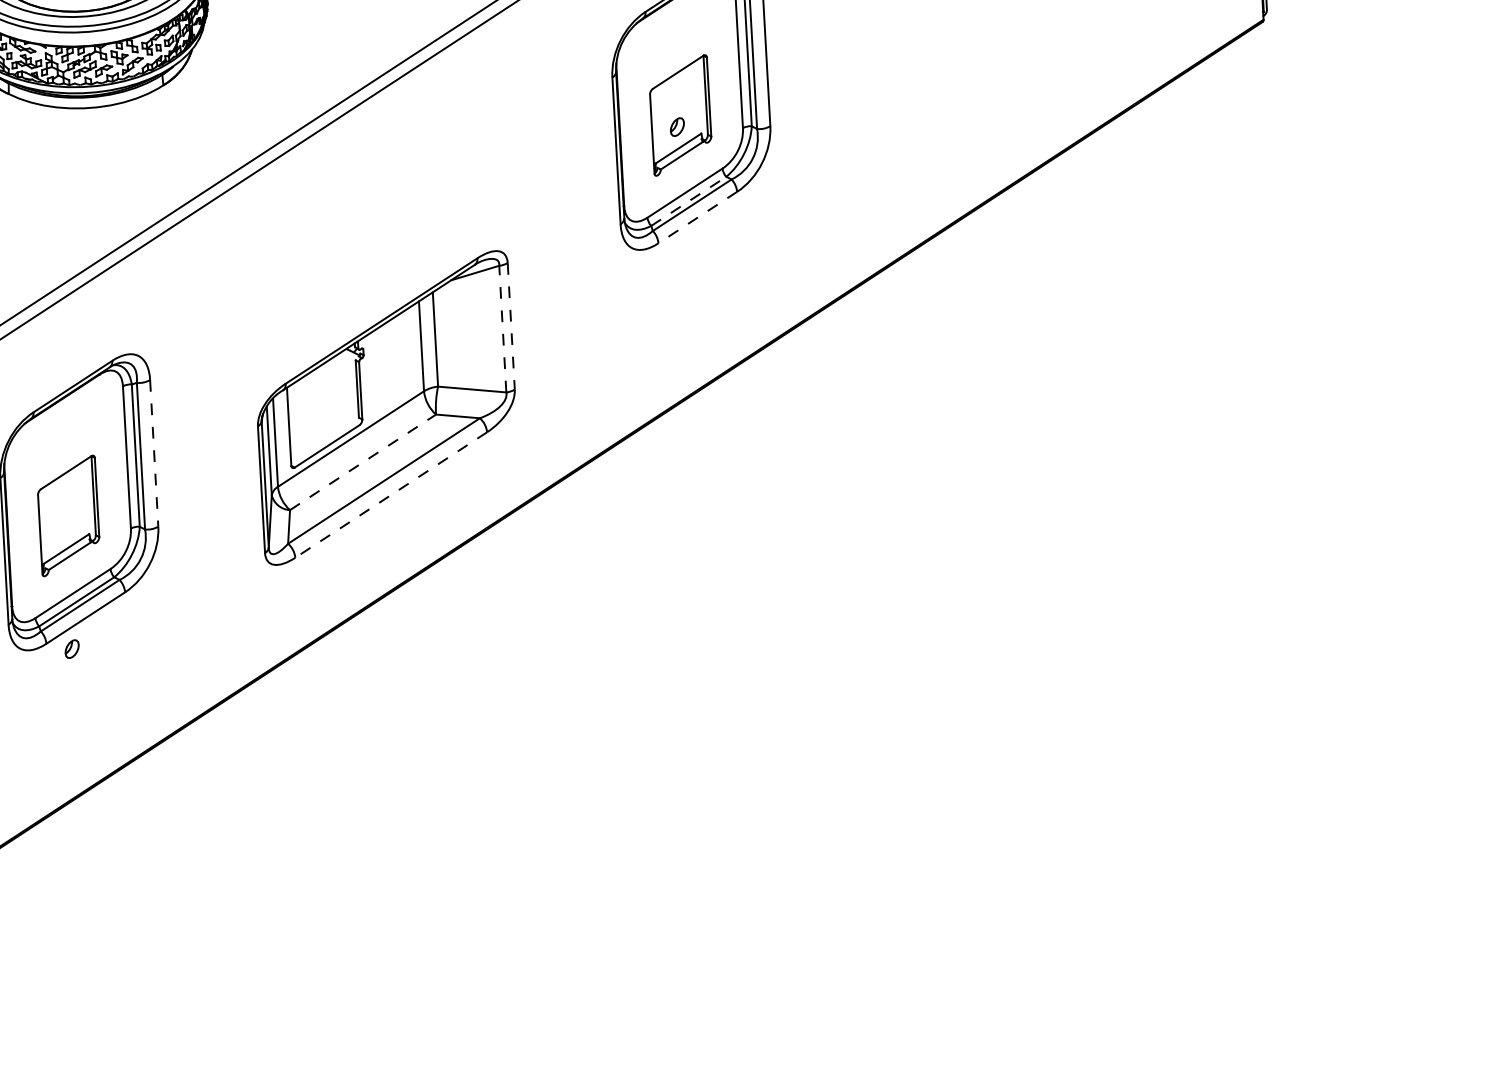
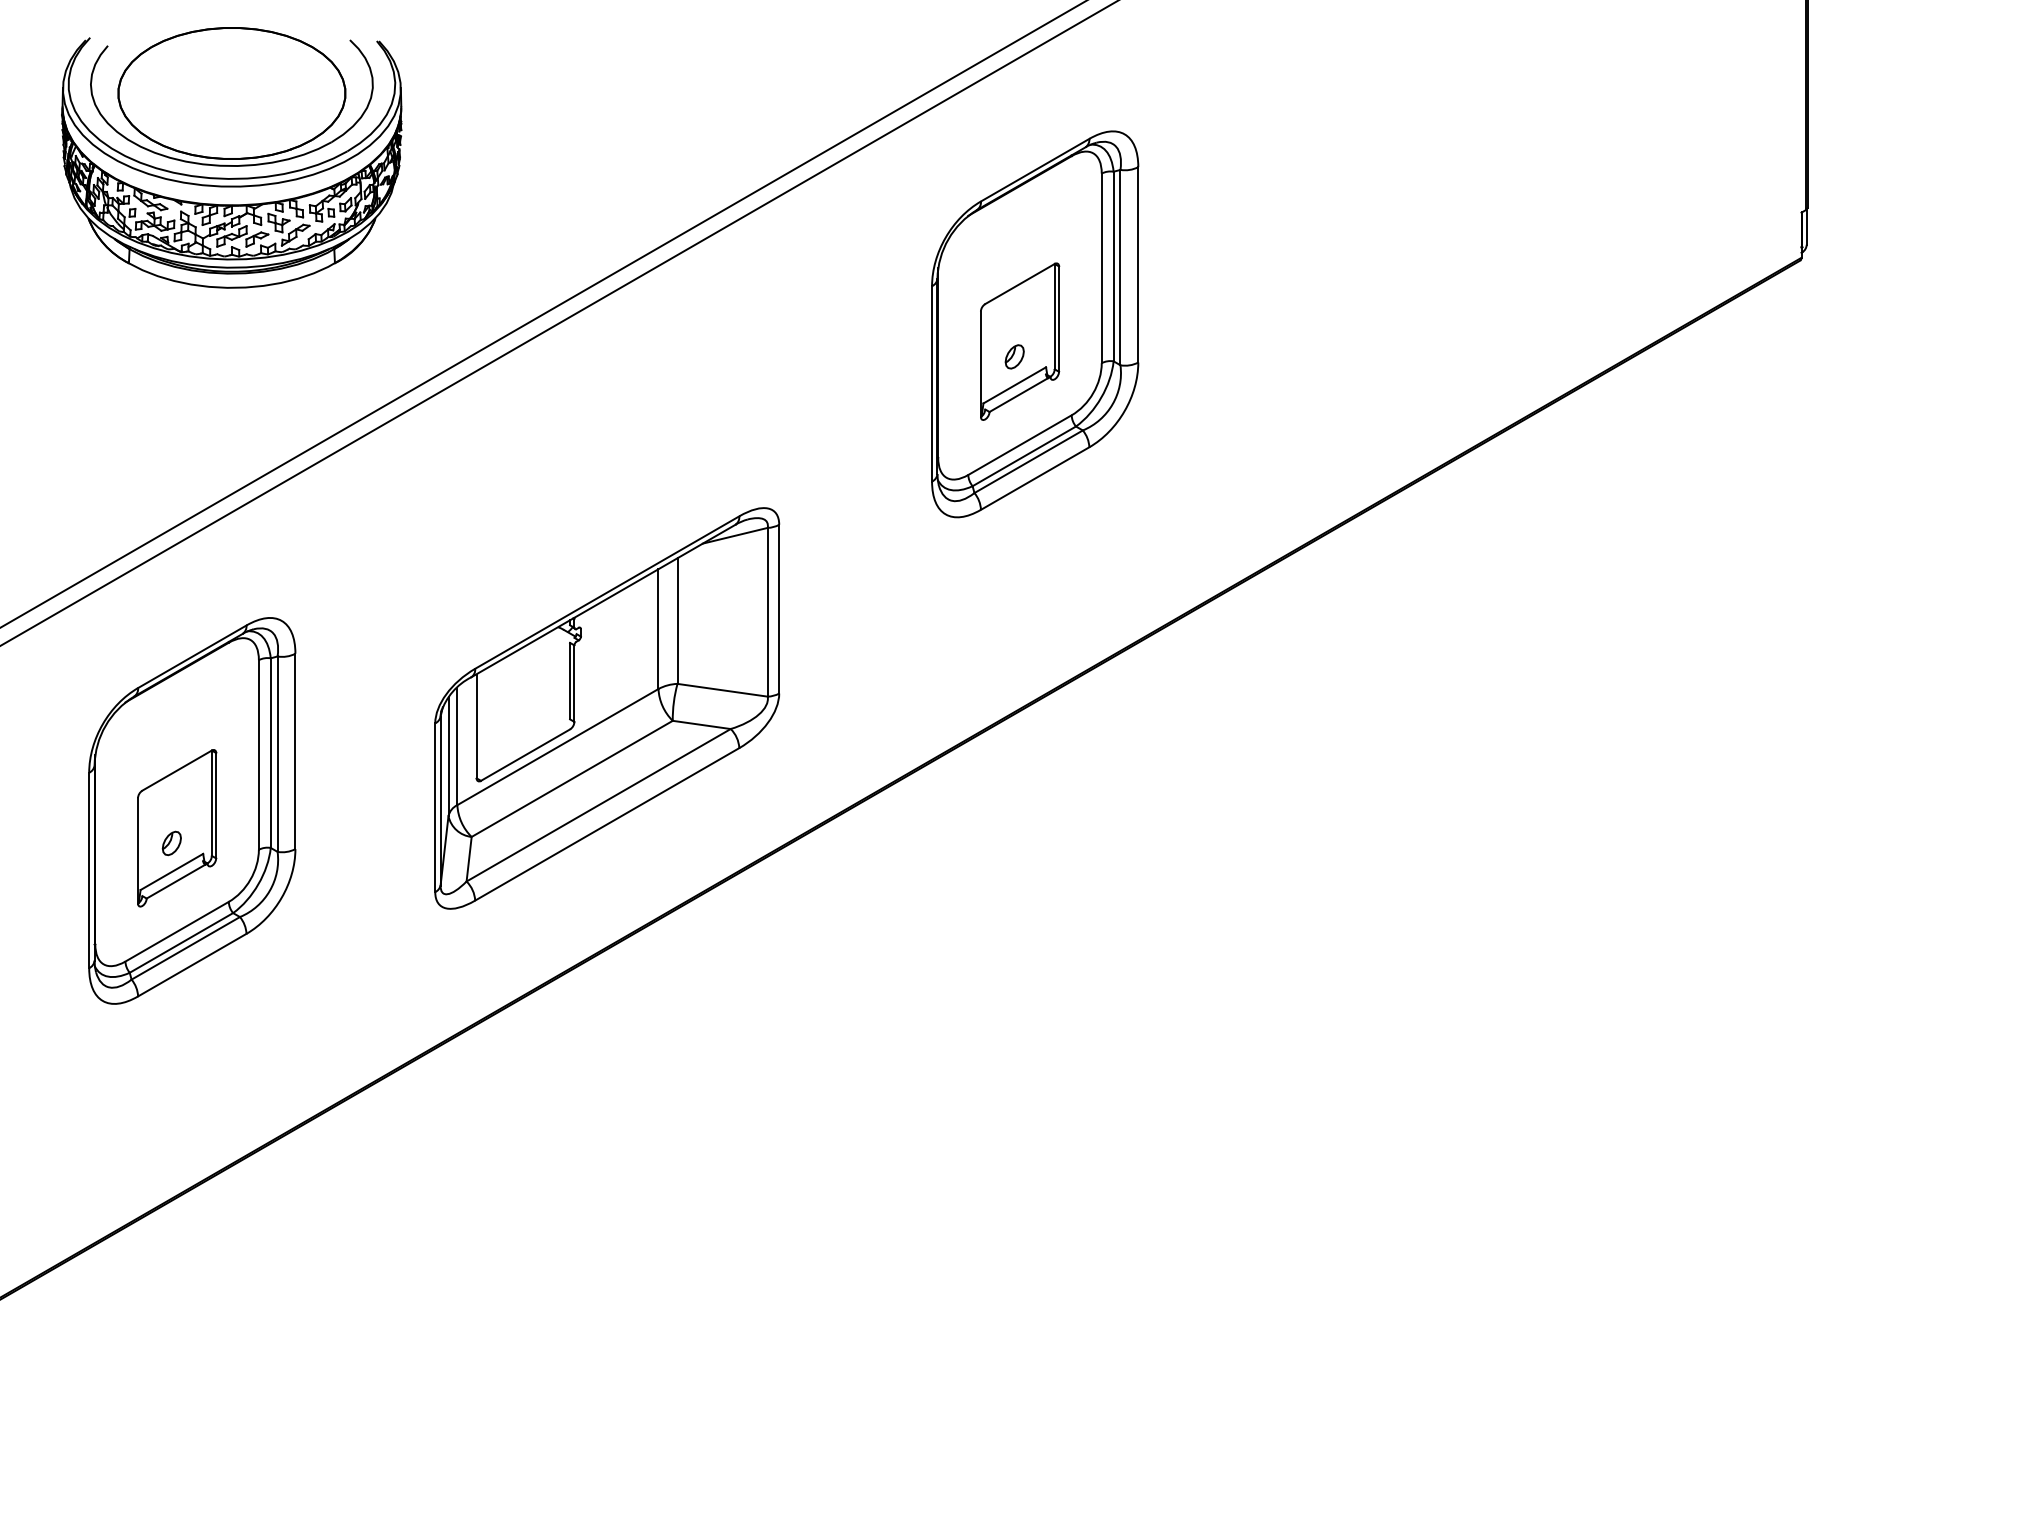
line: (688, 201) -> (1024, 456), dashed -> solid
line: (698, 217) -> (1035, 478), dashed -> solid
line: (511, 326) -> (779, 609), dashed -> solid
line: (502, 328) -> (767, 611), dashed -> solid
line: (154, 453) -> (295, 751), dashed -> solid
line: (363, 462) -> (572, 778), dashed -> solid
line: (390, 495) -> (606, 824), dashed -> solid
part: (71, 649) -> (171, 843), moved

